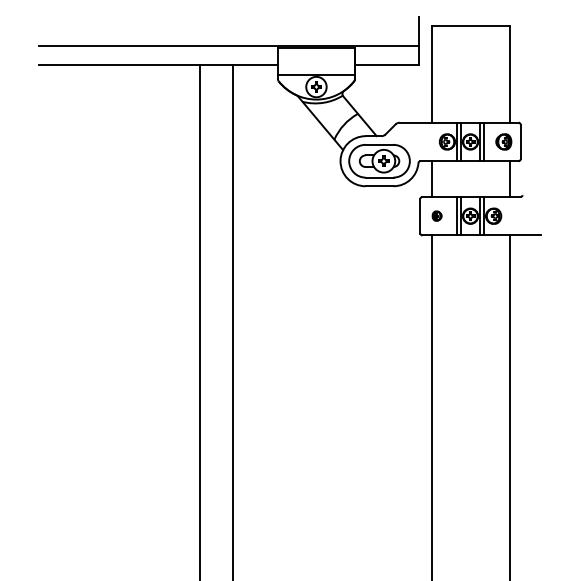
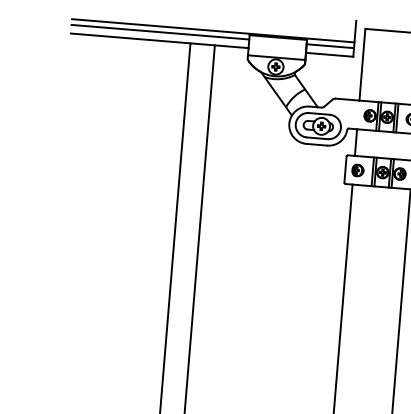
line: (158, 53) -> (160, 32), added
line: (386, 53) -> (330, 46), added
part: (436, 215) -> (357, 170), size x1.67

